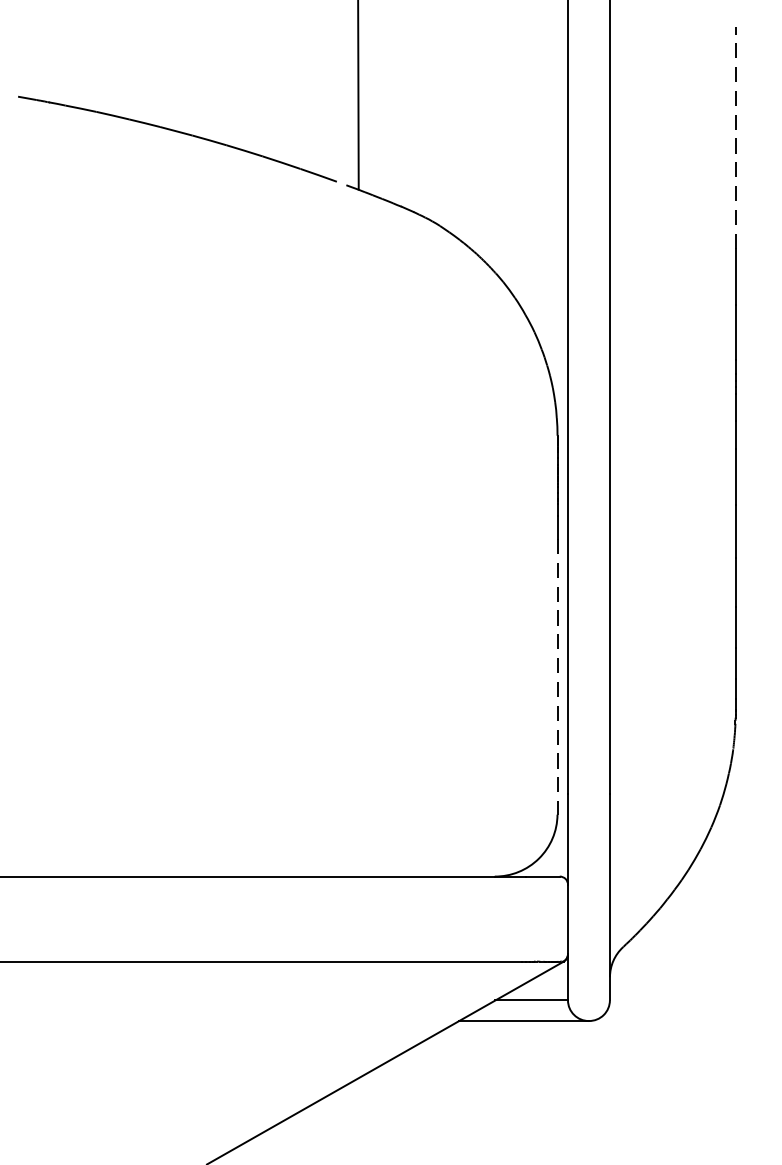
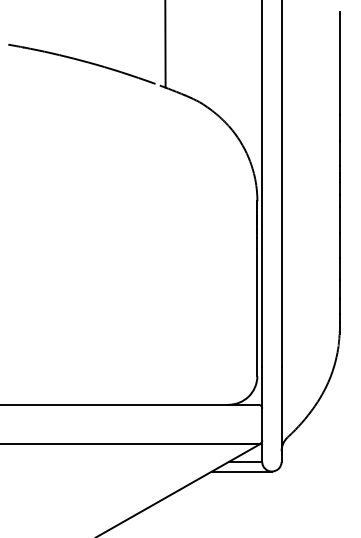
line: (735, 137) -> (339, 63), dashed -> solid
line: (557, 676) -> (257, 312), dashed -> solid

